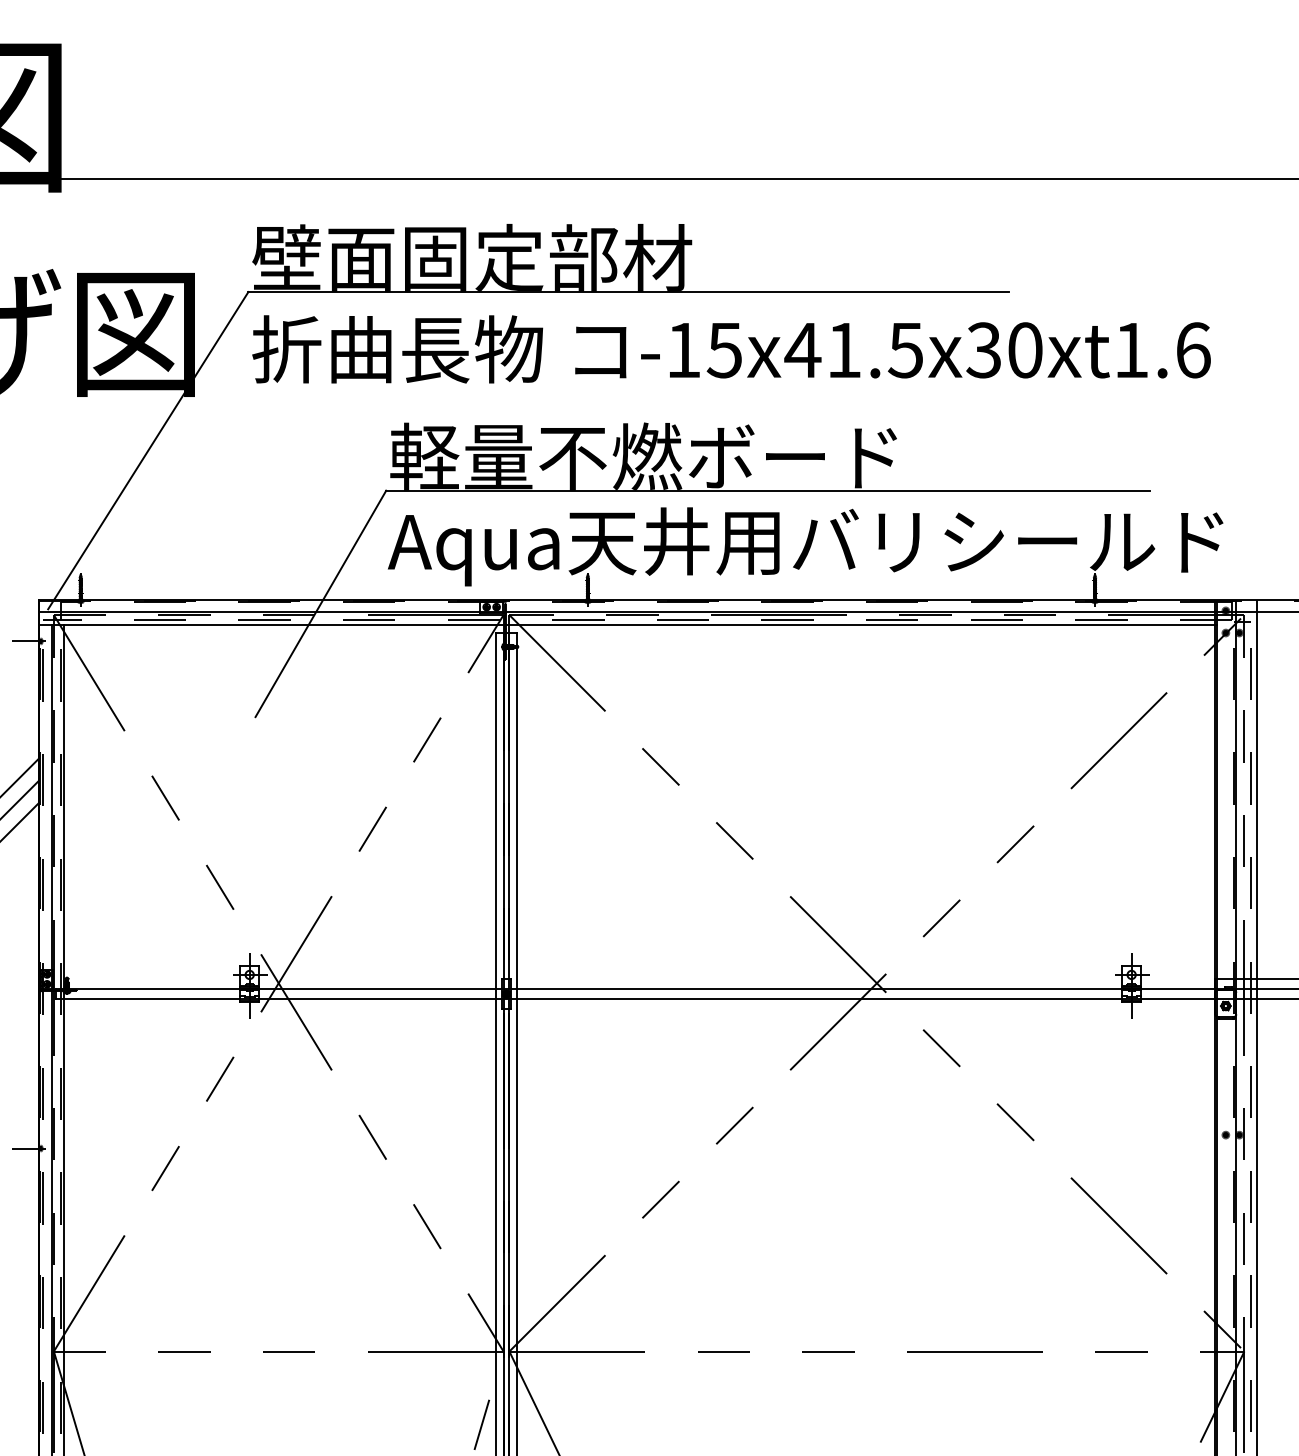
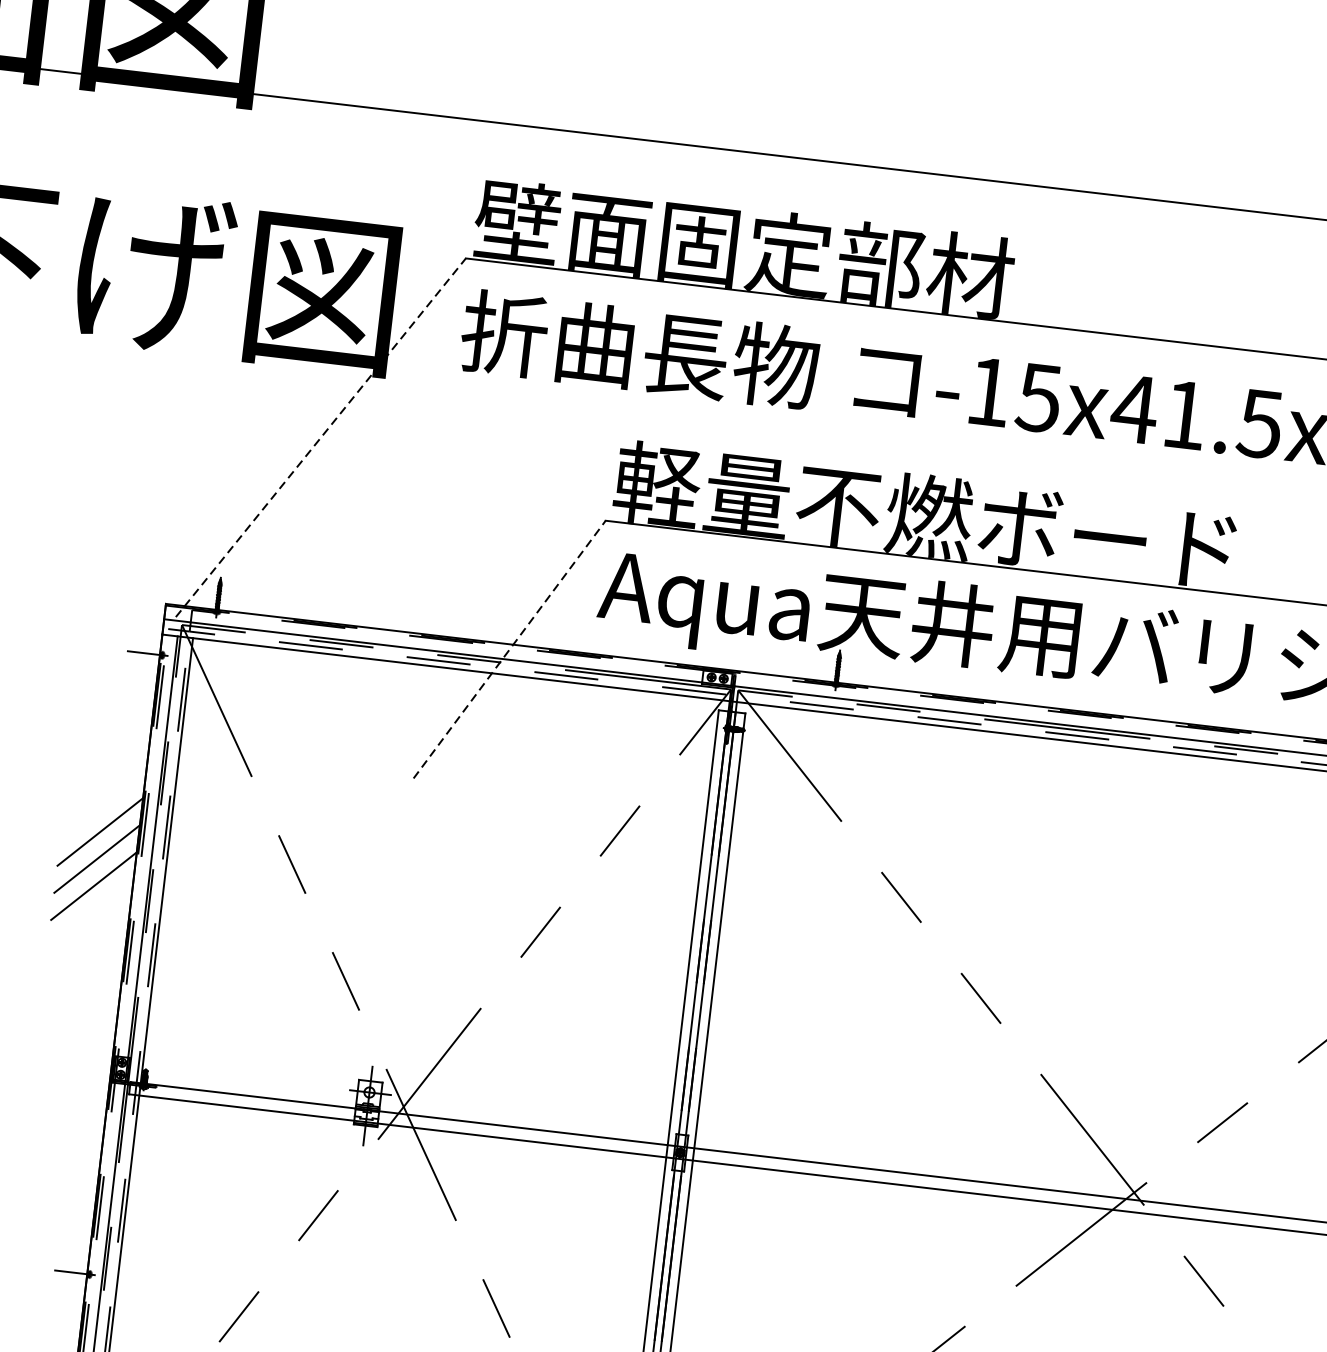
line: (148, 450) -> (321, 437), solid -> dashed
line: (320, 603) -> (509, 649), solid -> dashed

